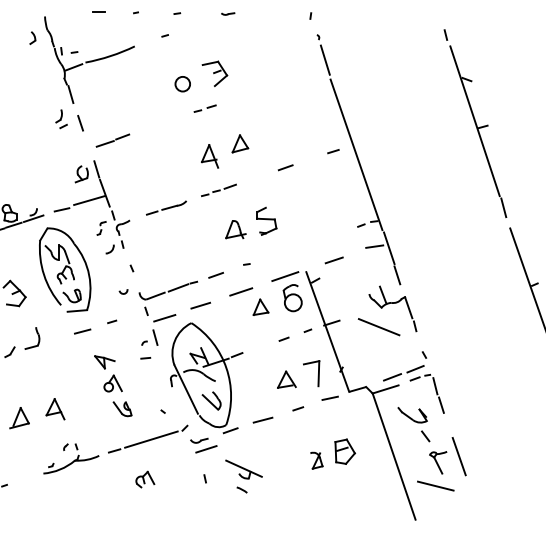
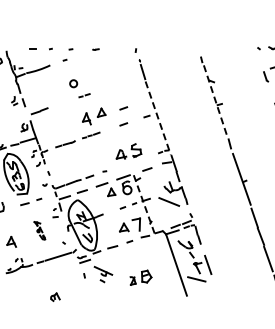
part: (215, 73) -> (89, 78), removed
line: (476, 122) -> (216, 102), solid -> dashed
line: (285, 135) -> (123, 108), added
line: (357, 155) -> (158, 118), solid -> dashed
part: (250, 223) -> (128, 151), moved
line: (328, 332) -> (144, 204), solid -> dashed
part: (112, 385) -> (39, 230), size x0.6
part: (332, 453) -> (140, 277), moved
part: (145, 478) -> (55, 296), moved

